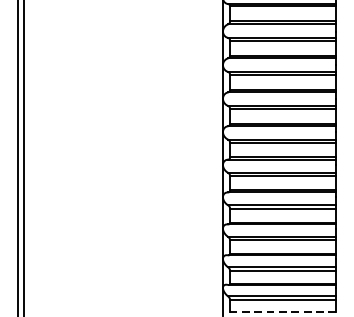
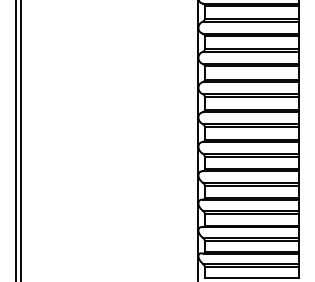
line: (282, 311) -> (251, 277), dashed -> solid

